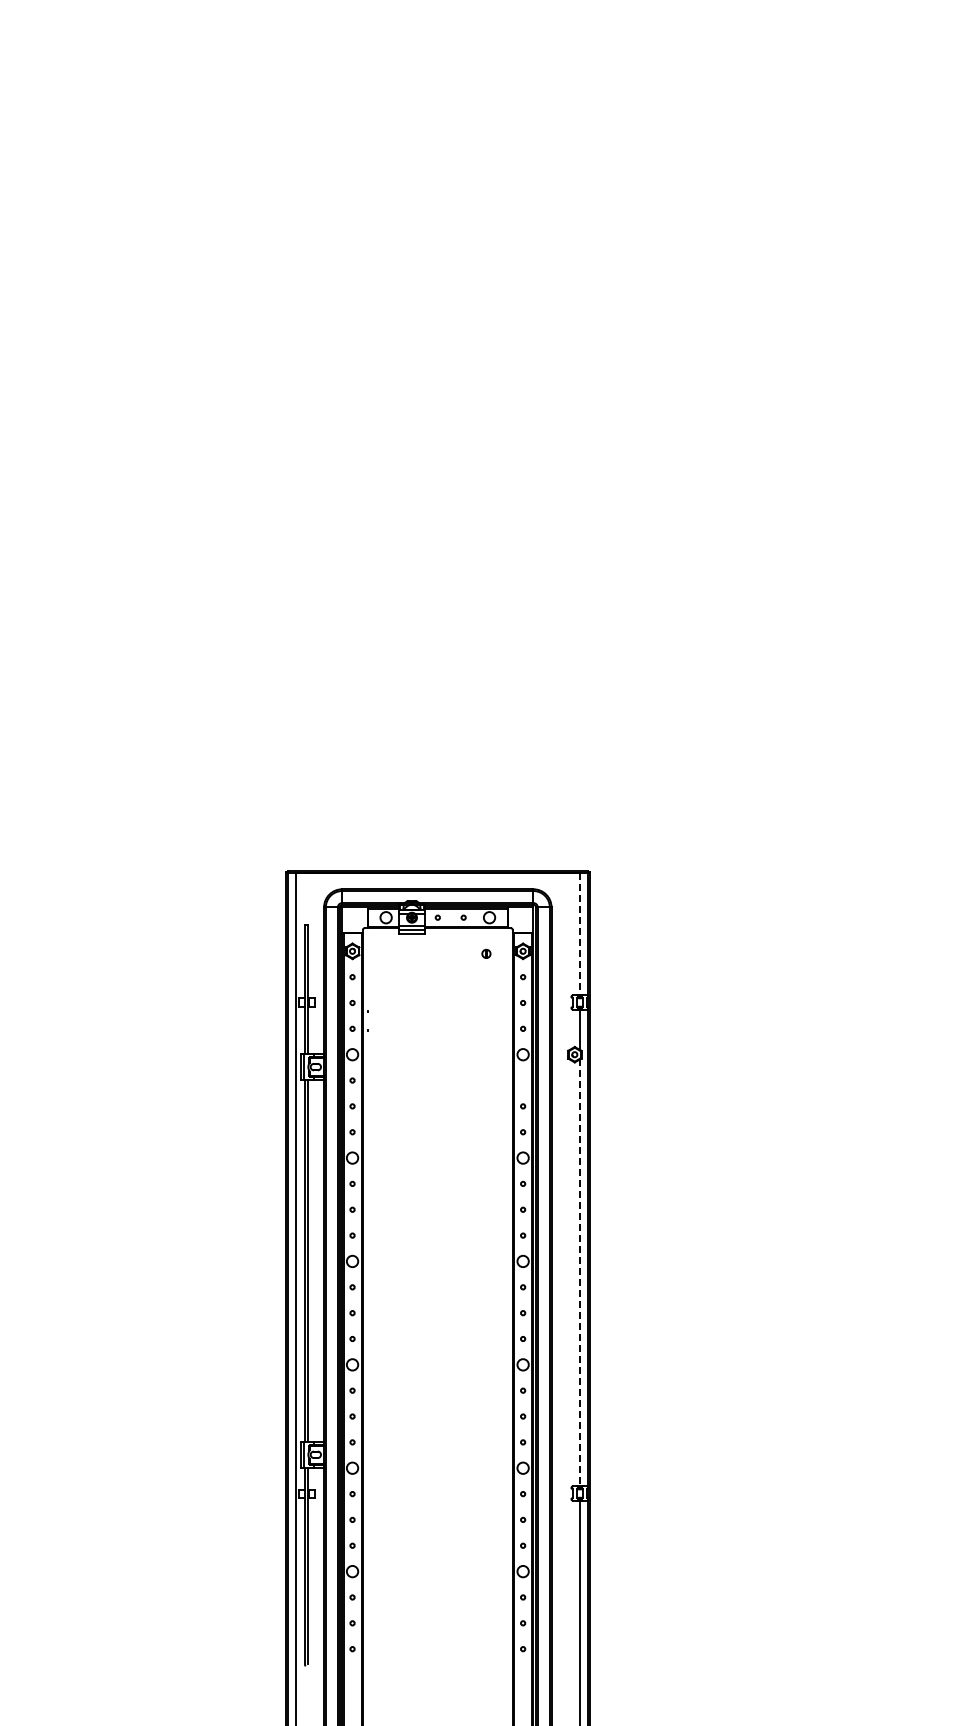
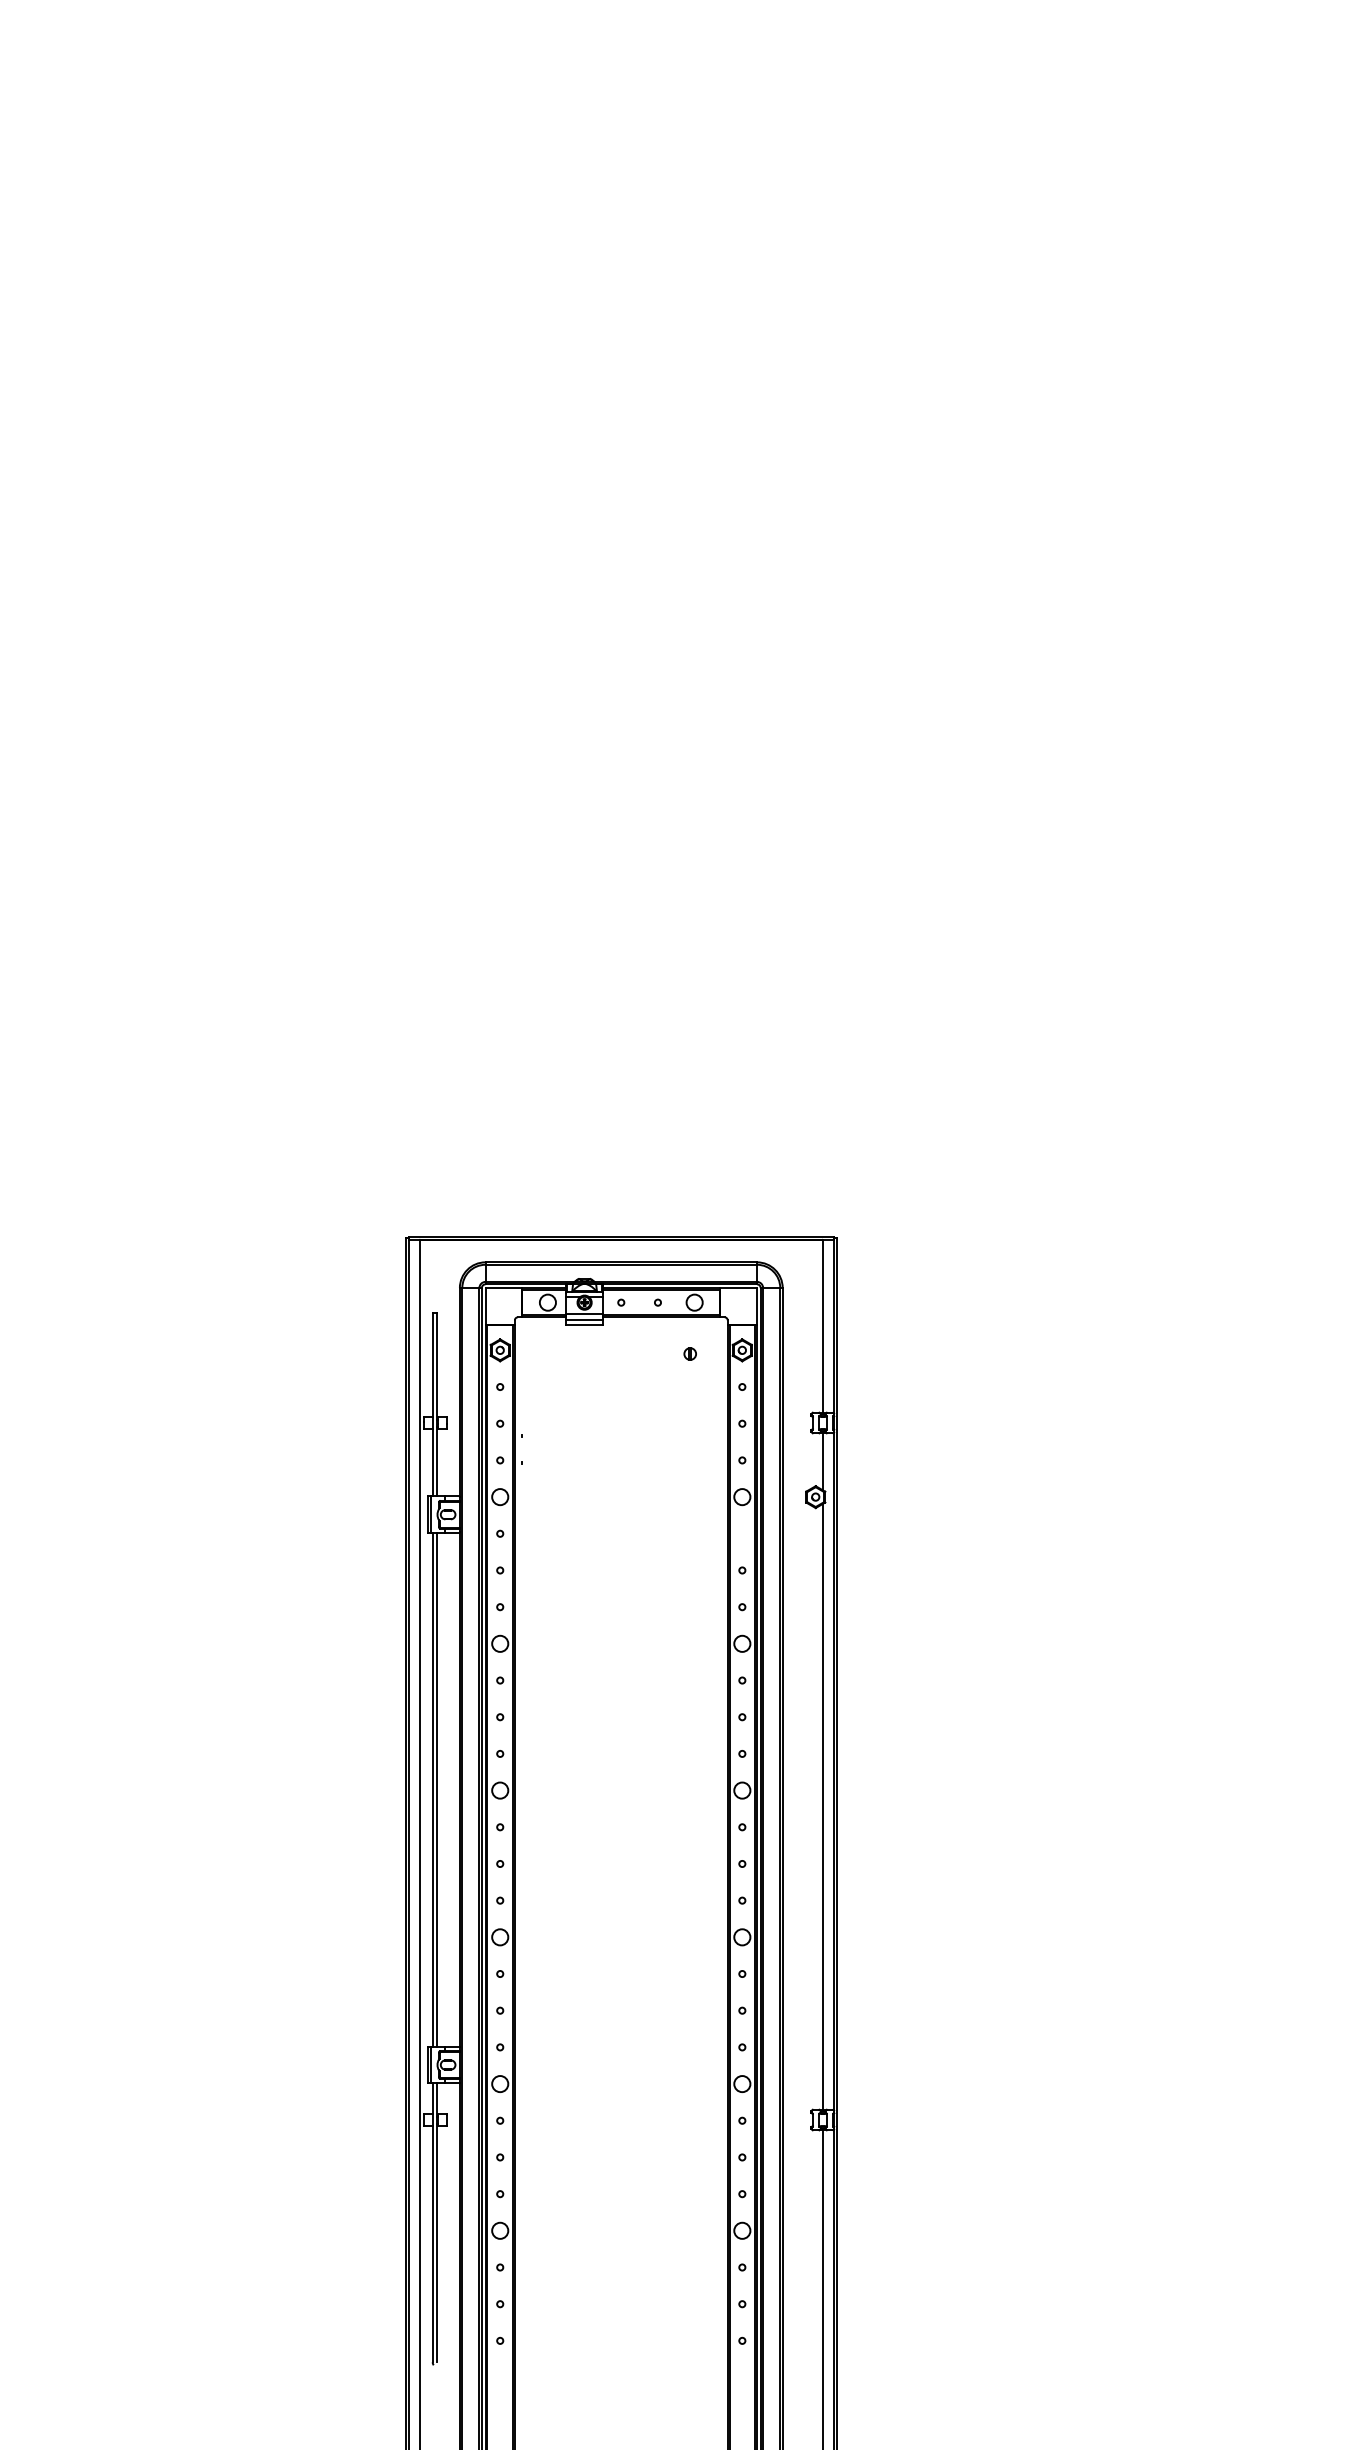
line: (579, 934) -> (822, 1326), dashed -> solid
line: (579, 1273) -> (822, 1807), dashed -> solid

